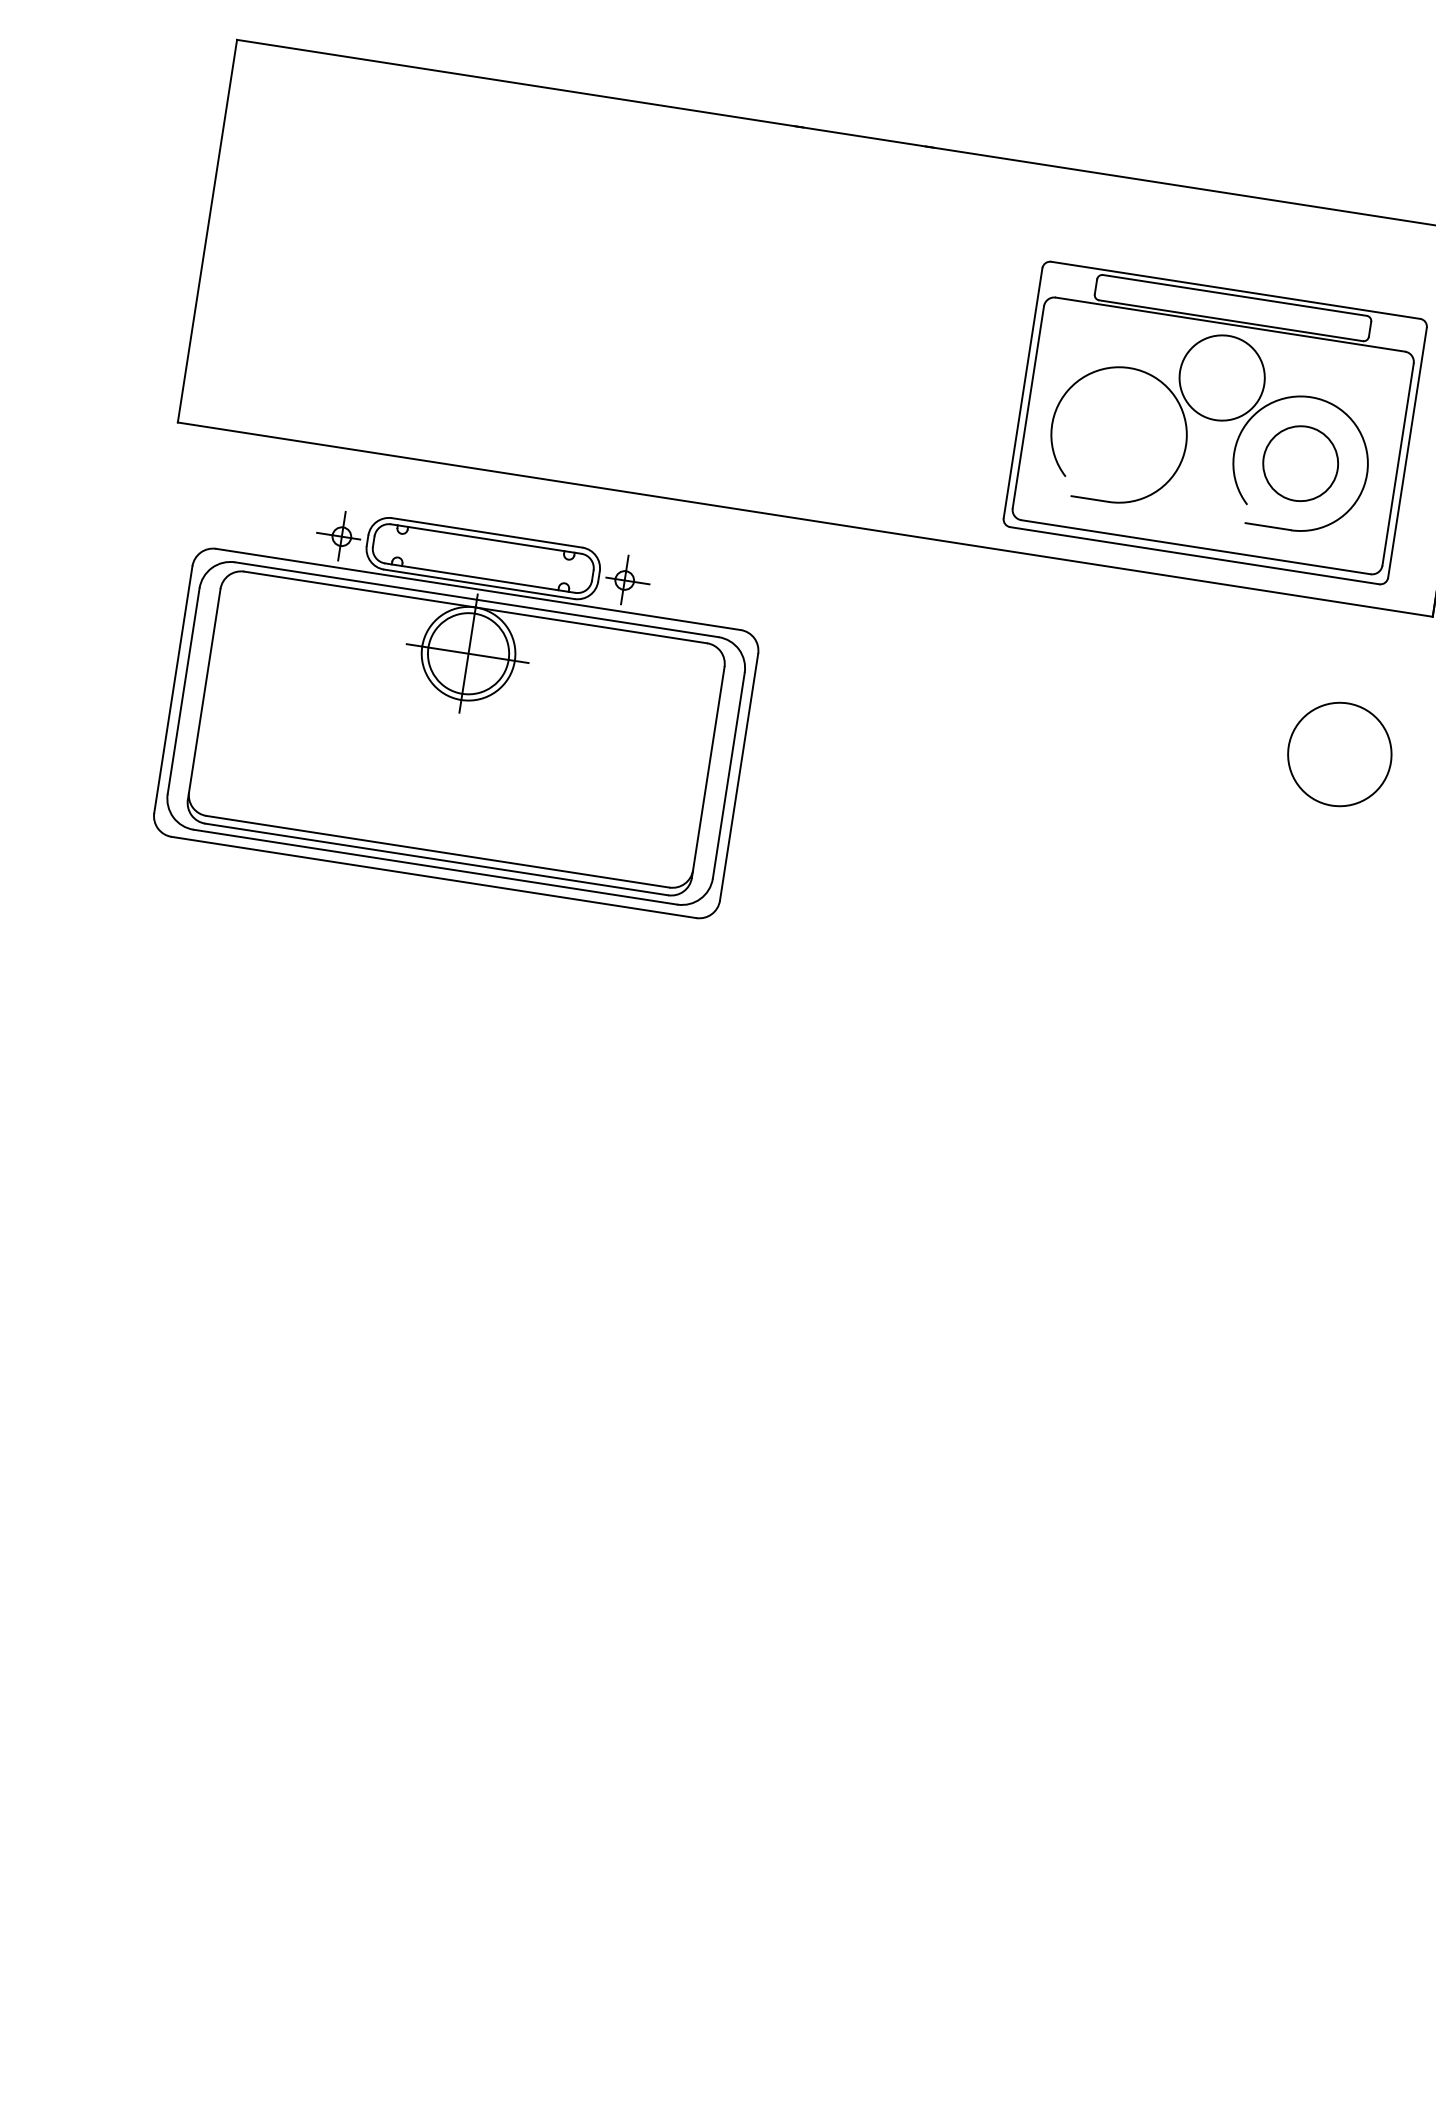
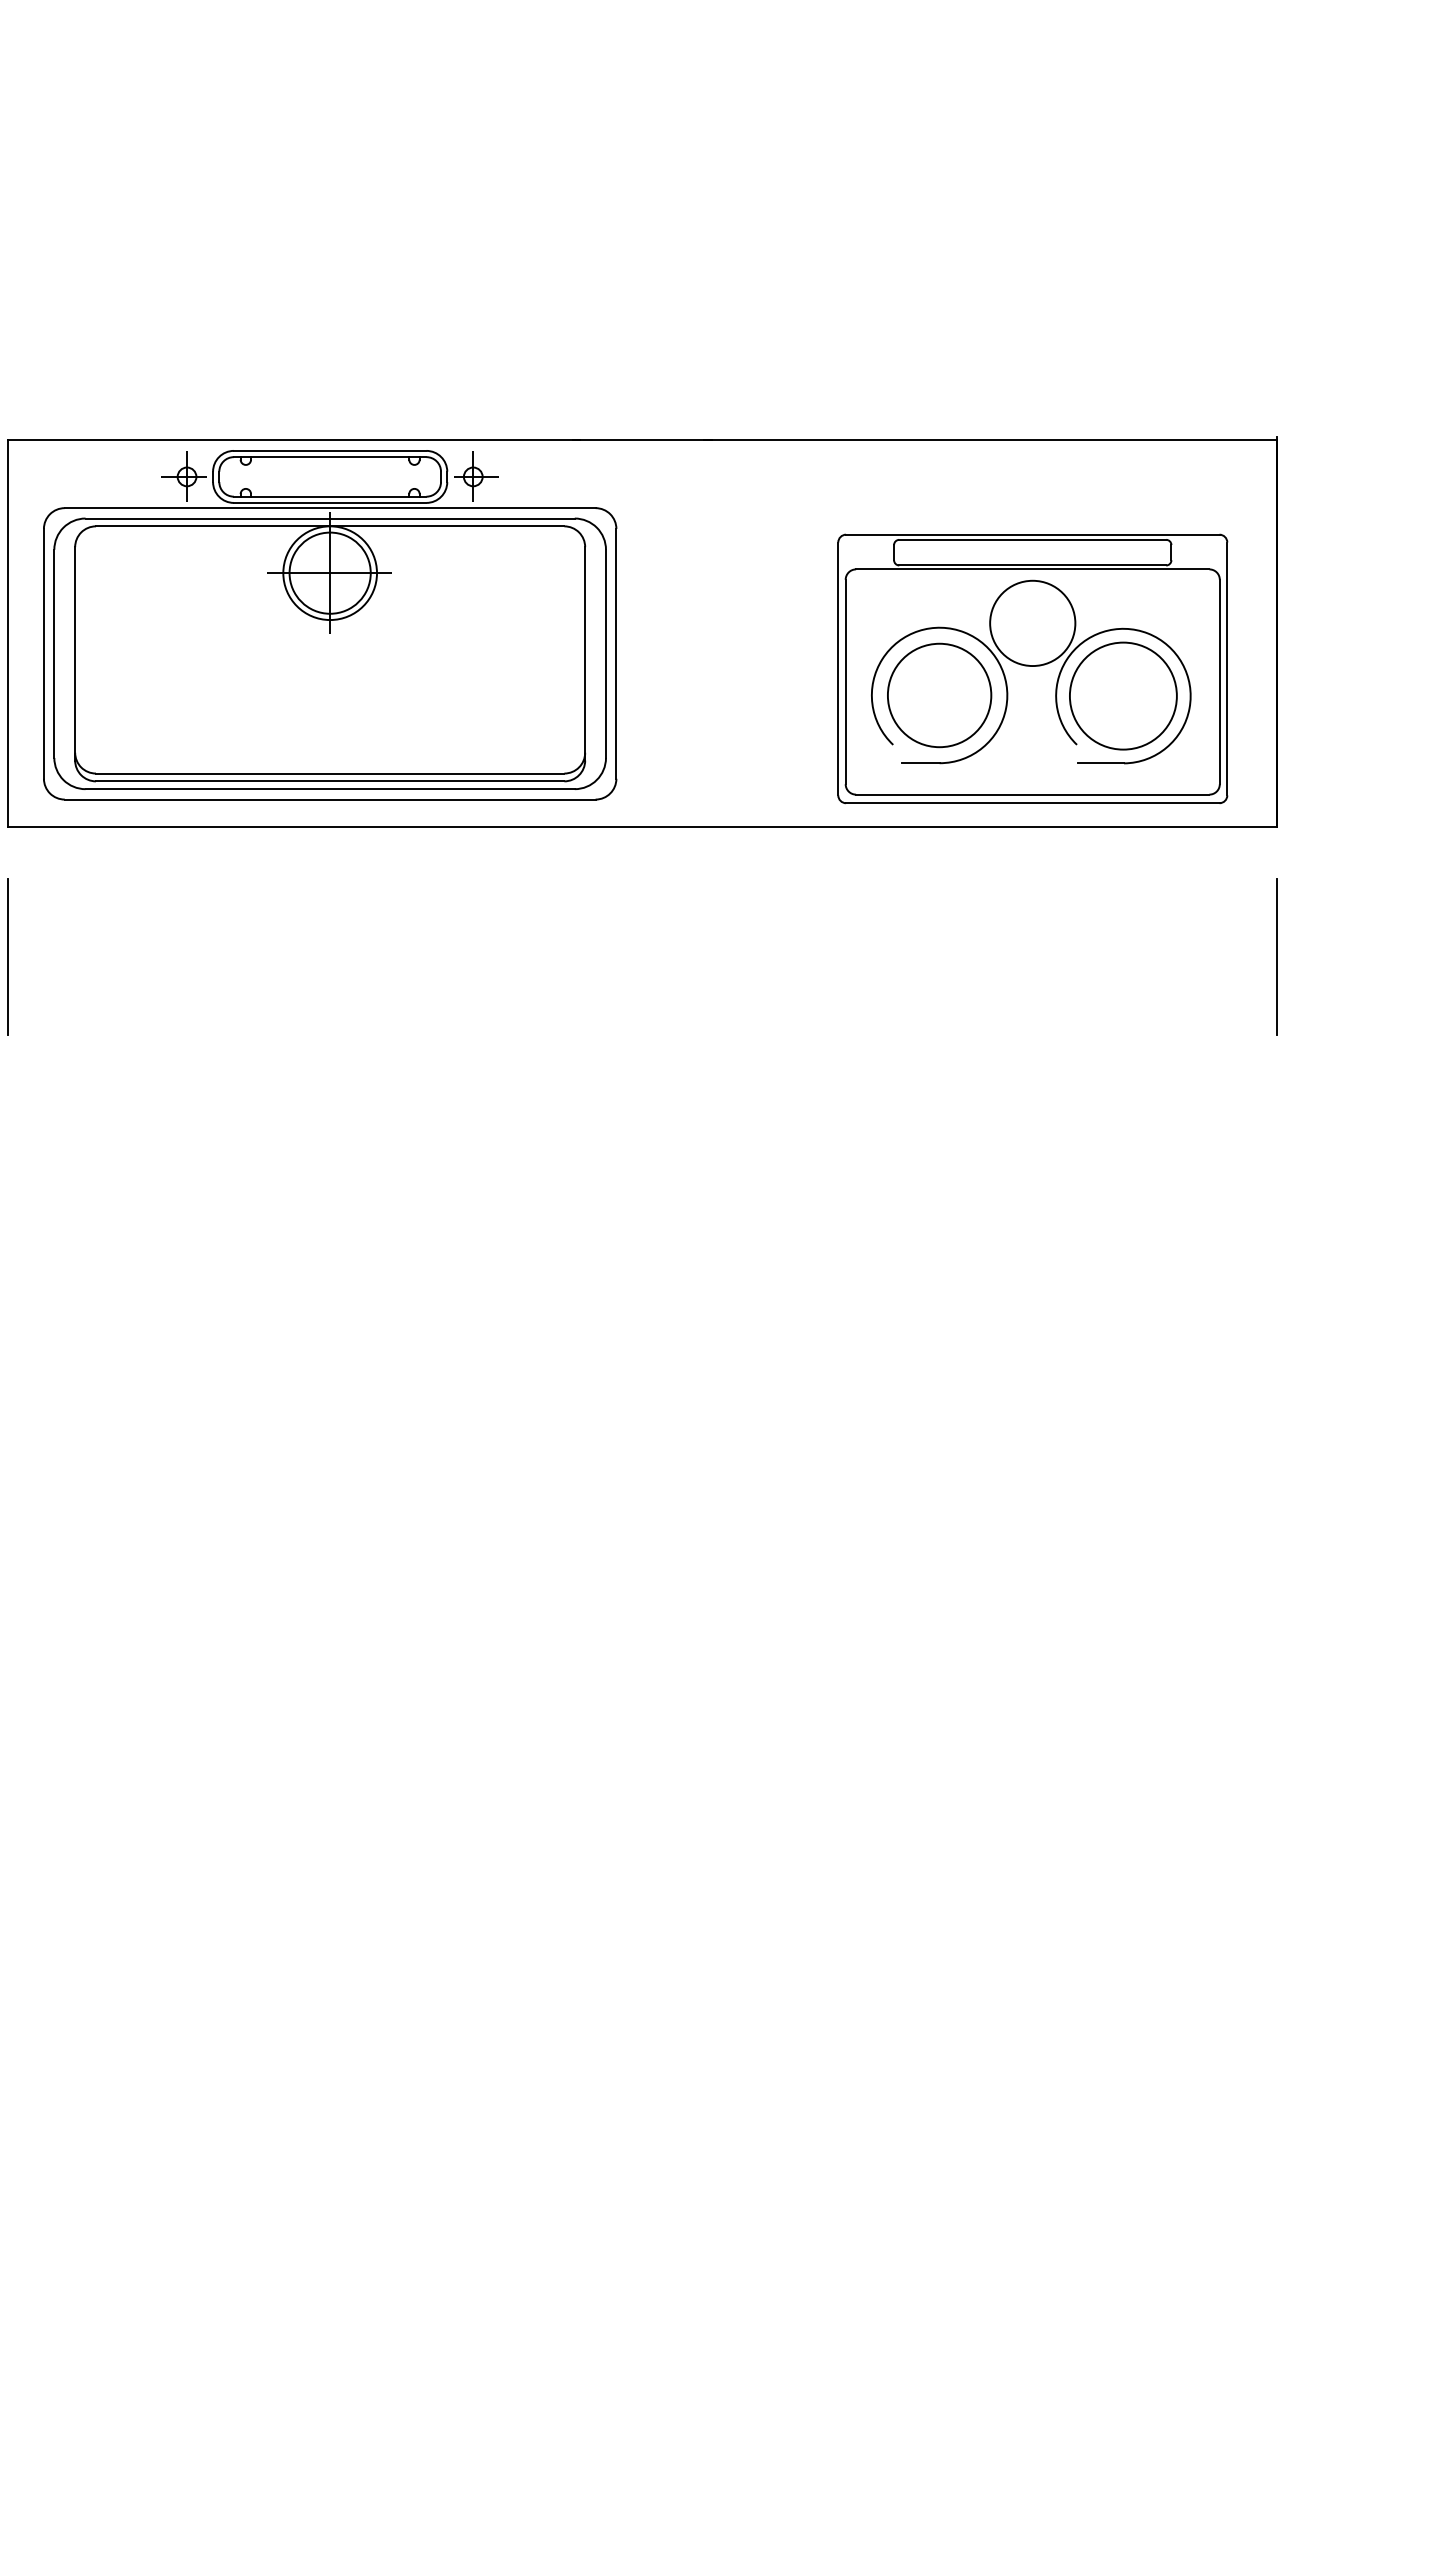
circle: (1300, 463) -> (1123, 695), size x1.43
line: (157, 551) -> (7, 957), added
part: (460, 705) -> (330, 625), moved
line: (1412, 744) -> (1276, 956), added
circle: (1339, 754) -> (939, 695), moved

